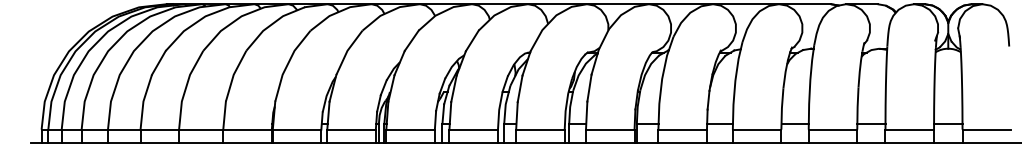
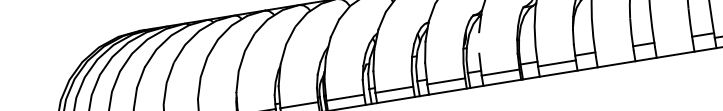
line: (589, 87) -> (479, 42), removed
line: (756, 129) -> (614, 54), removed
line: (832, 129) -> (673, 44), removed

